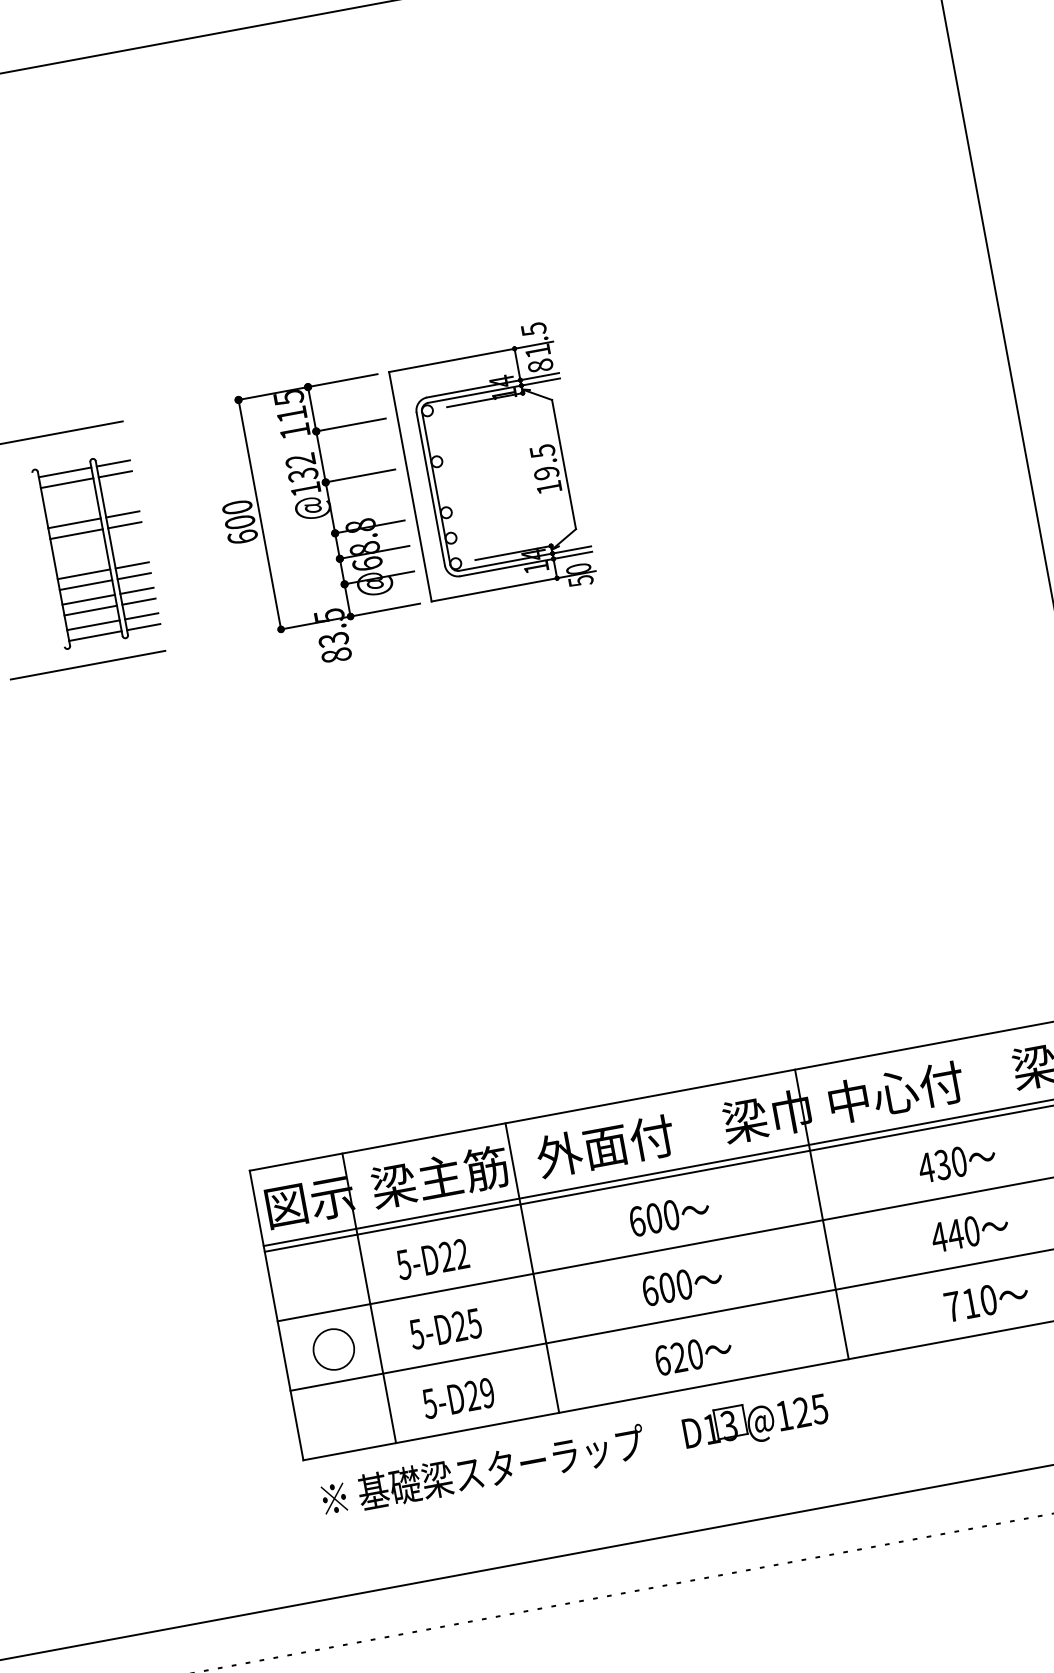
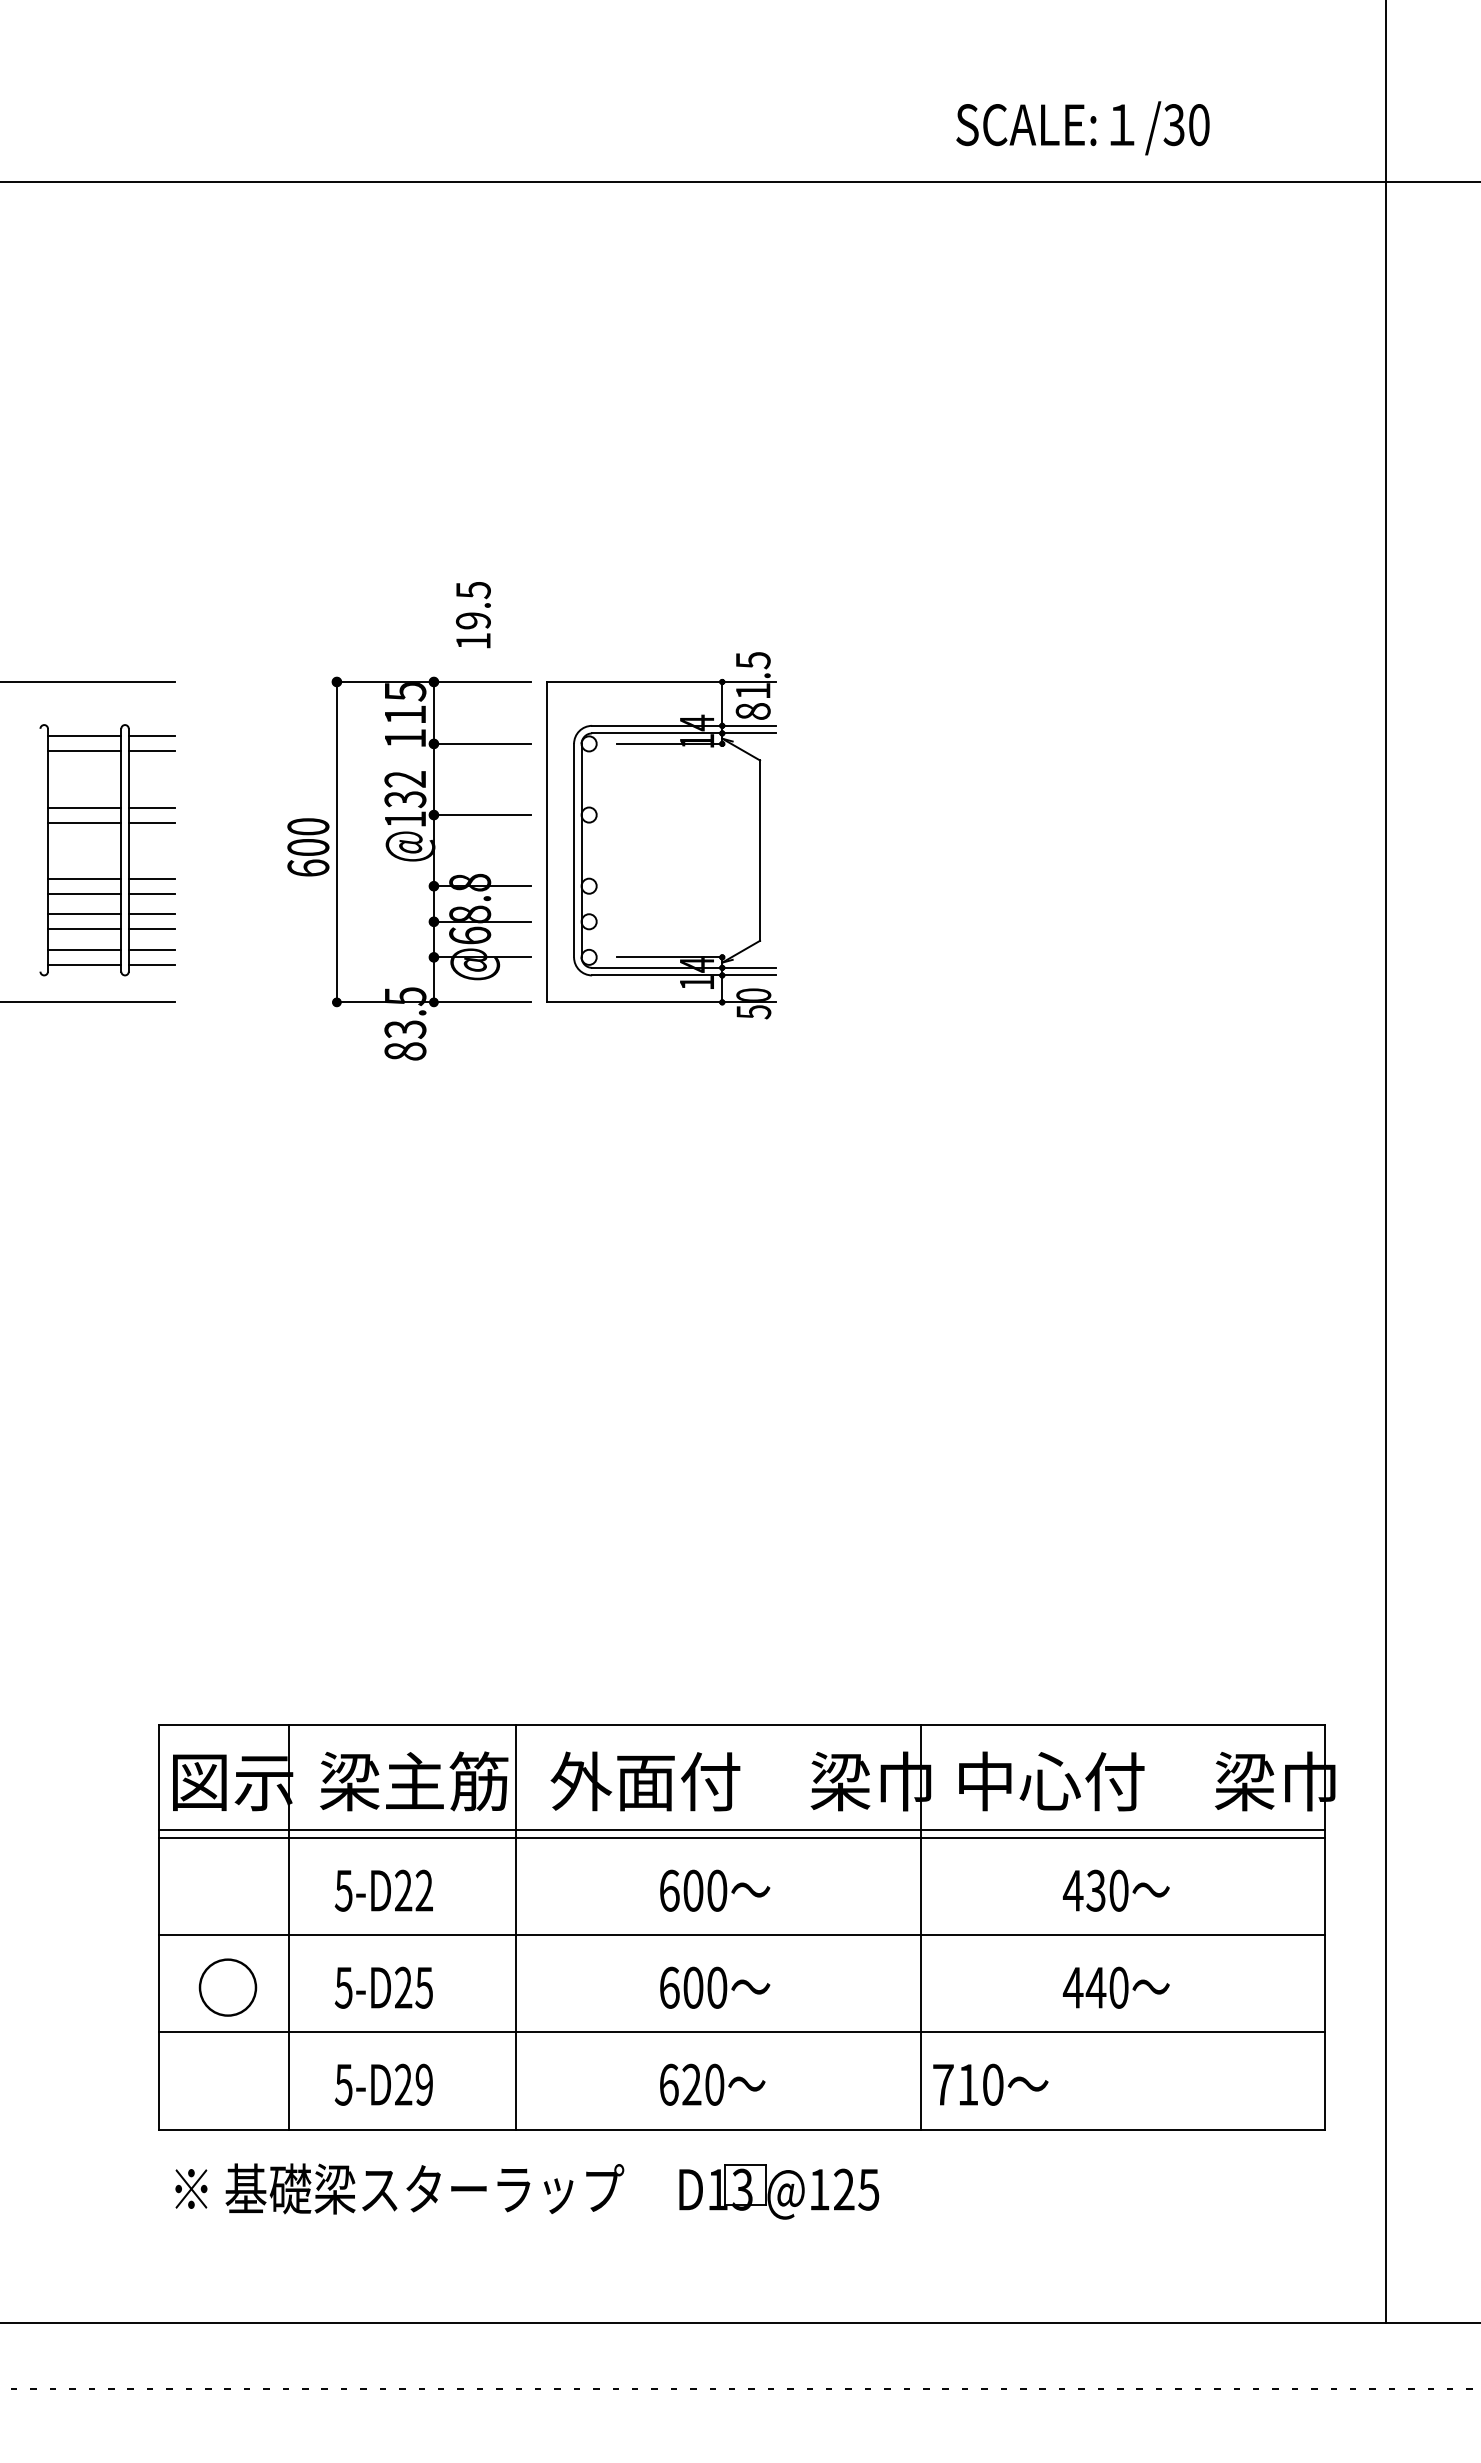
text: (545, 469) -> (473, 615), moved
text: (986, 1300) -> (990, 2084), moved

